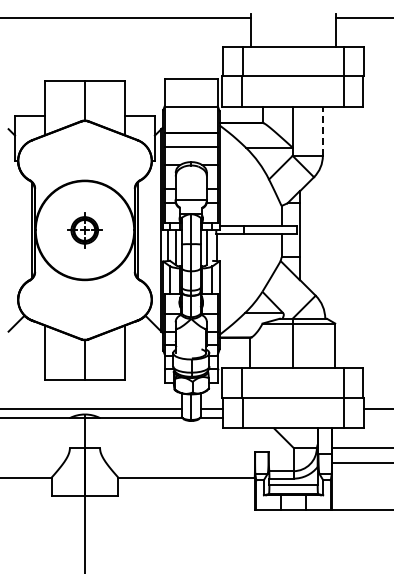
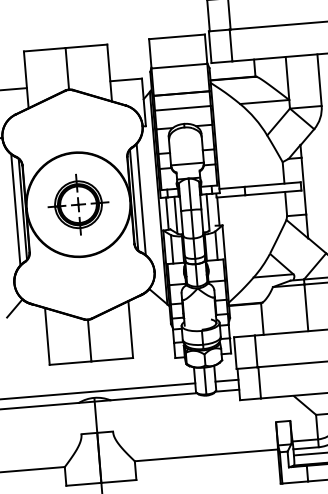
line: (322, 131) -> (319, 80), dashed -> solid
line: (25, 230) -> (16, 209), added
part: (84, 230) -> (78, 204), size x1.67
line: (144, 230) -> (140, 199), added

